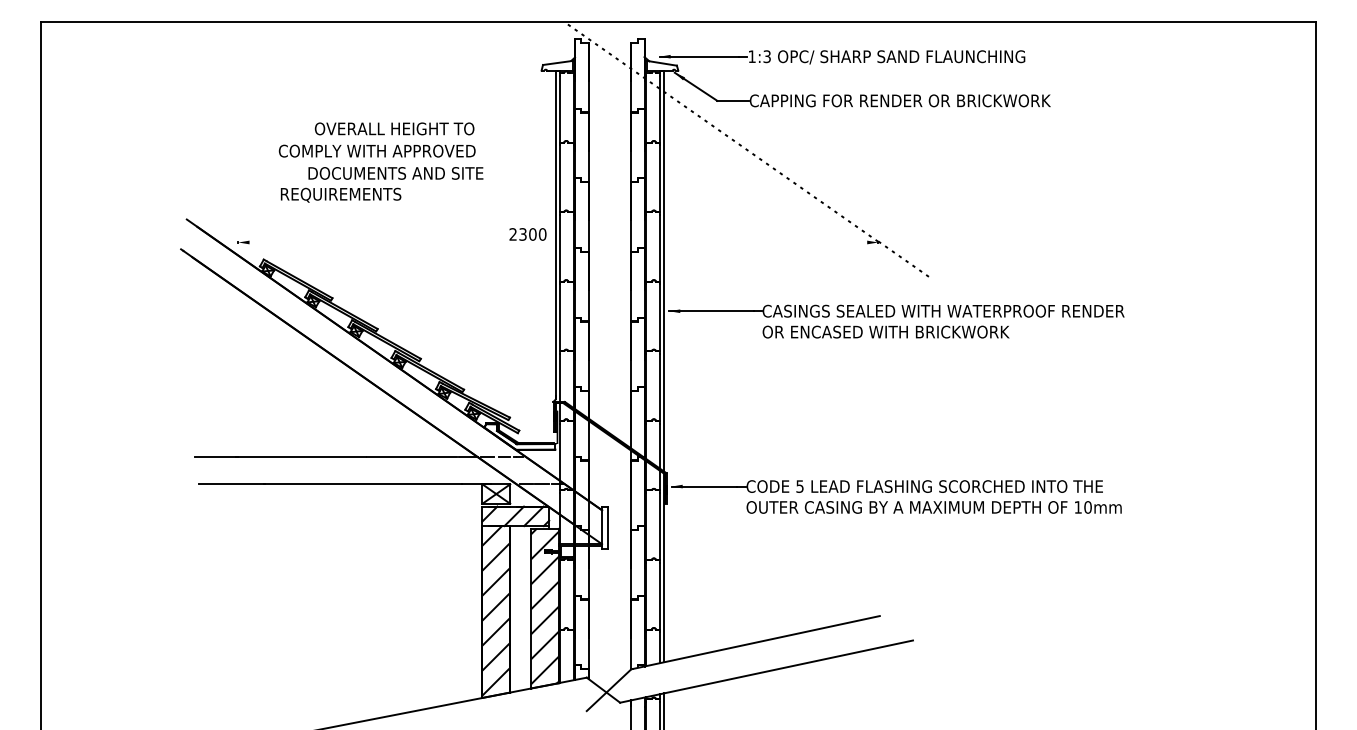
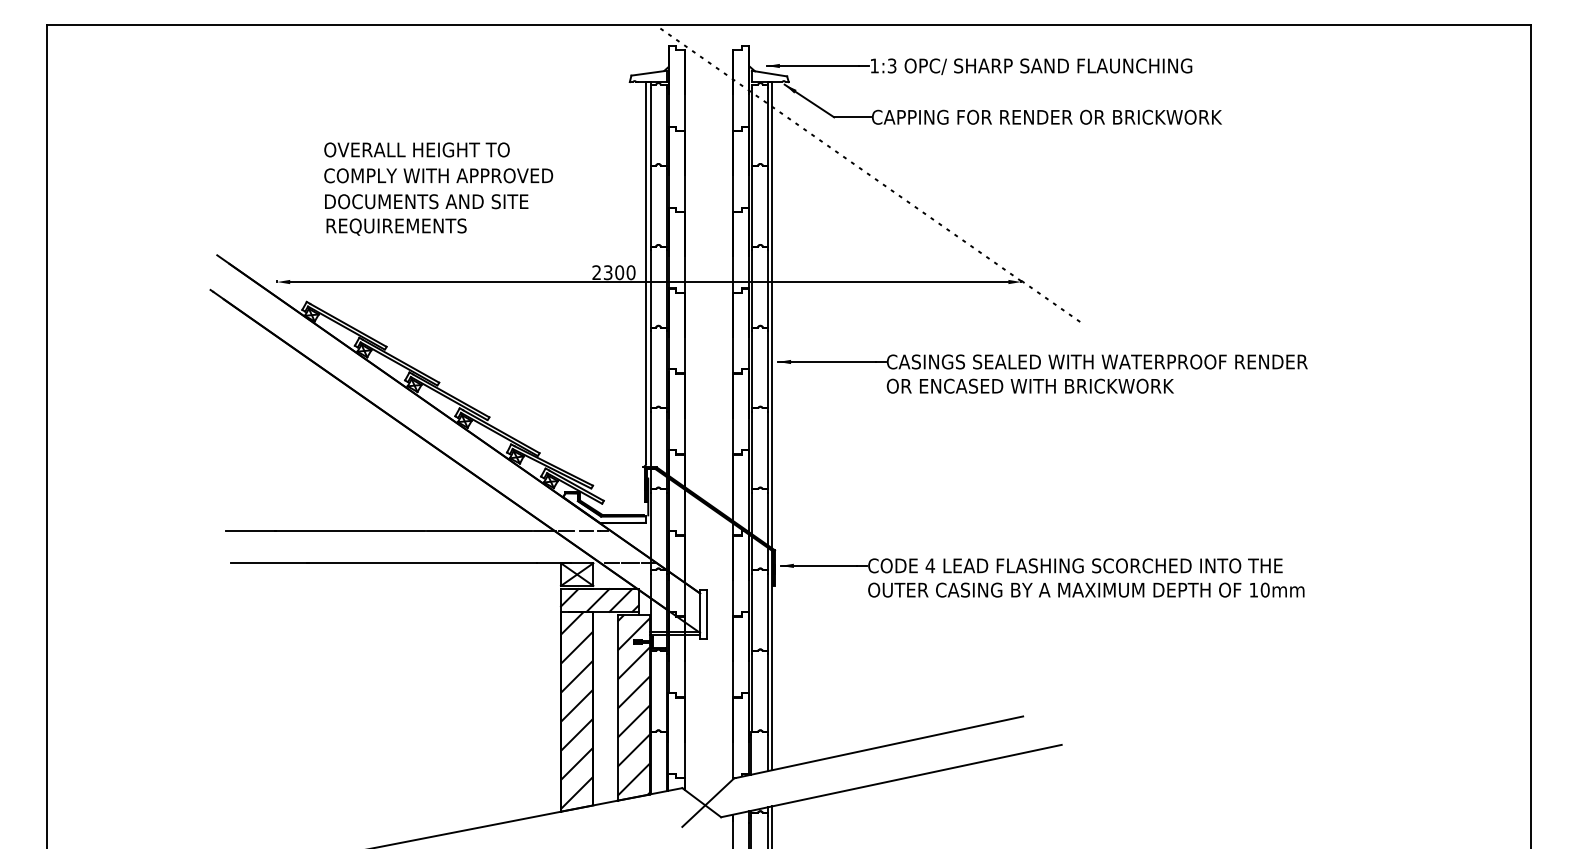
text: (394, 128) -> (416, 149), moved
text: (395, 173) -> (426, 201), moved
line: (558, 242) -> (649, 282), added
text: (800, 486) -> (930, 565), 5 -> 4

